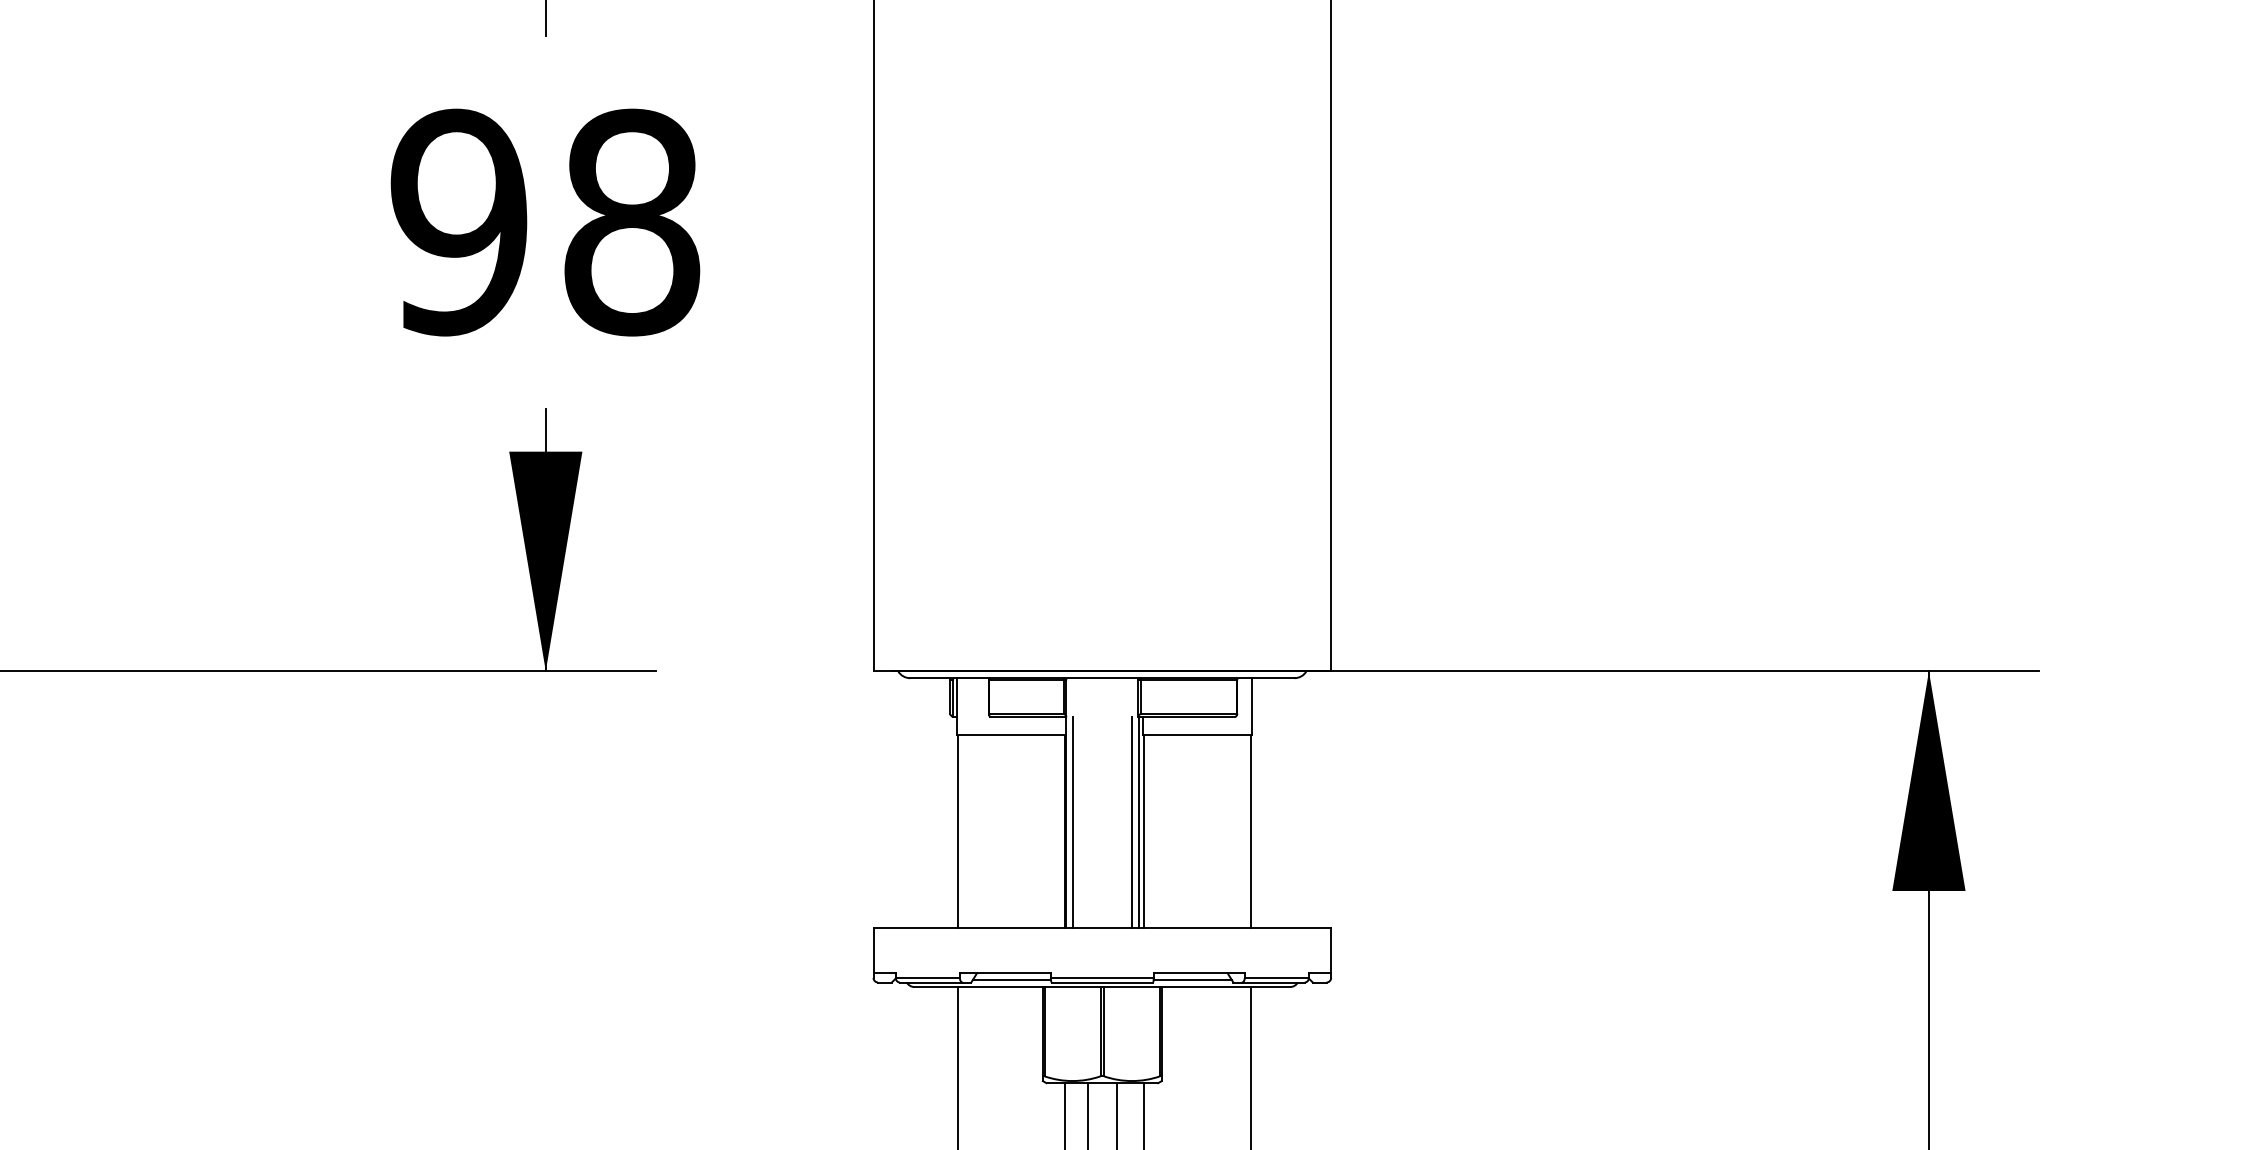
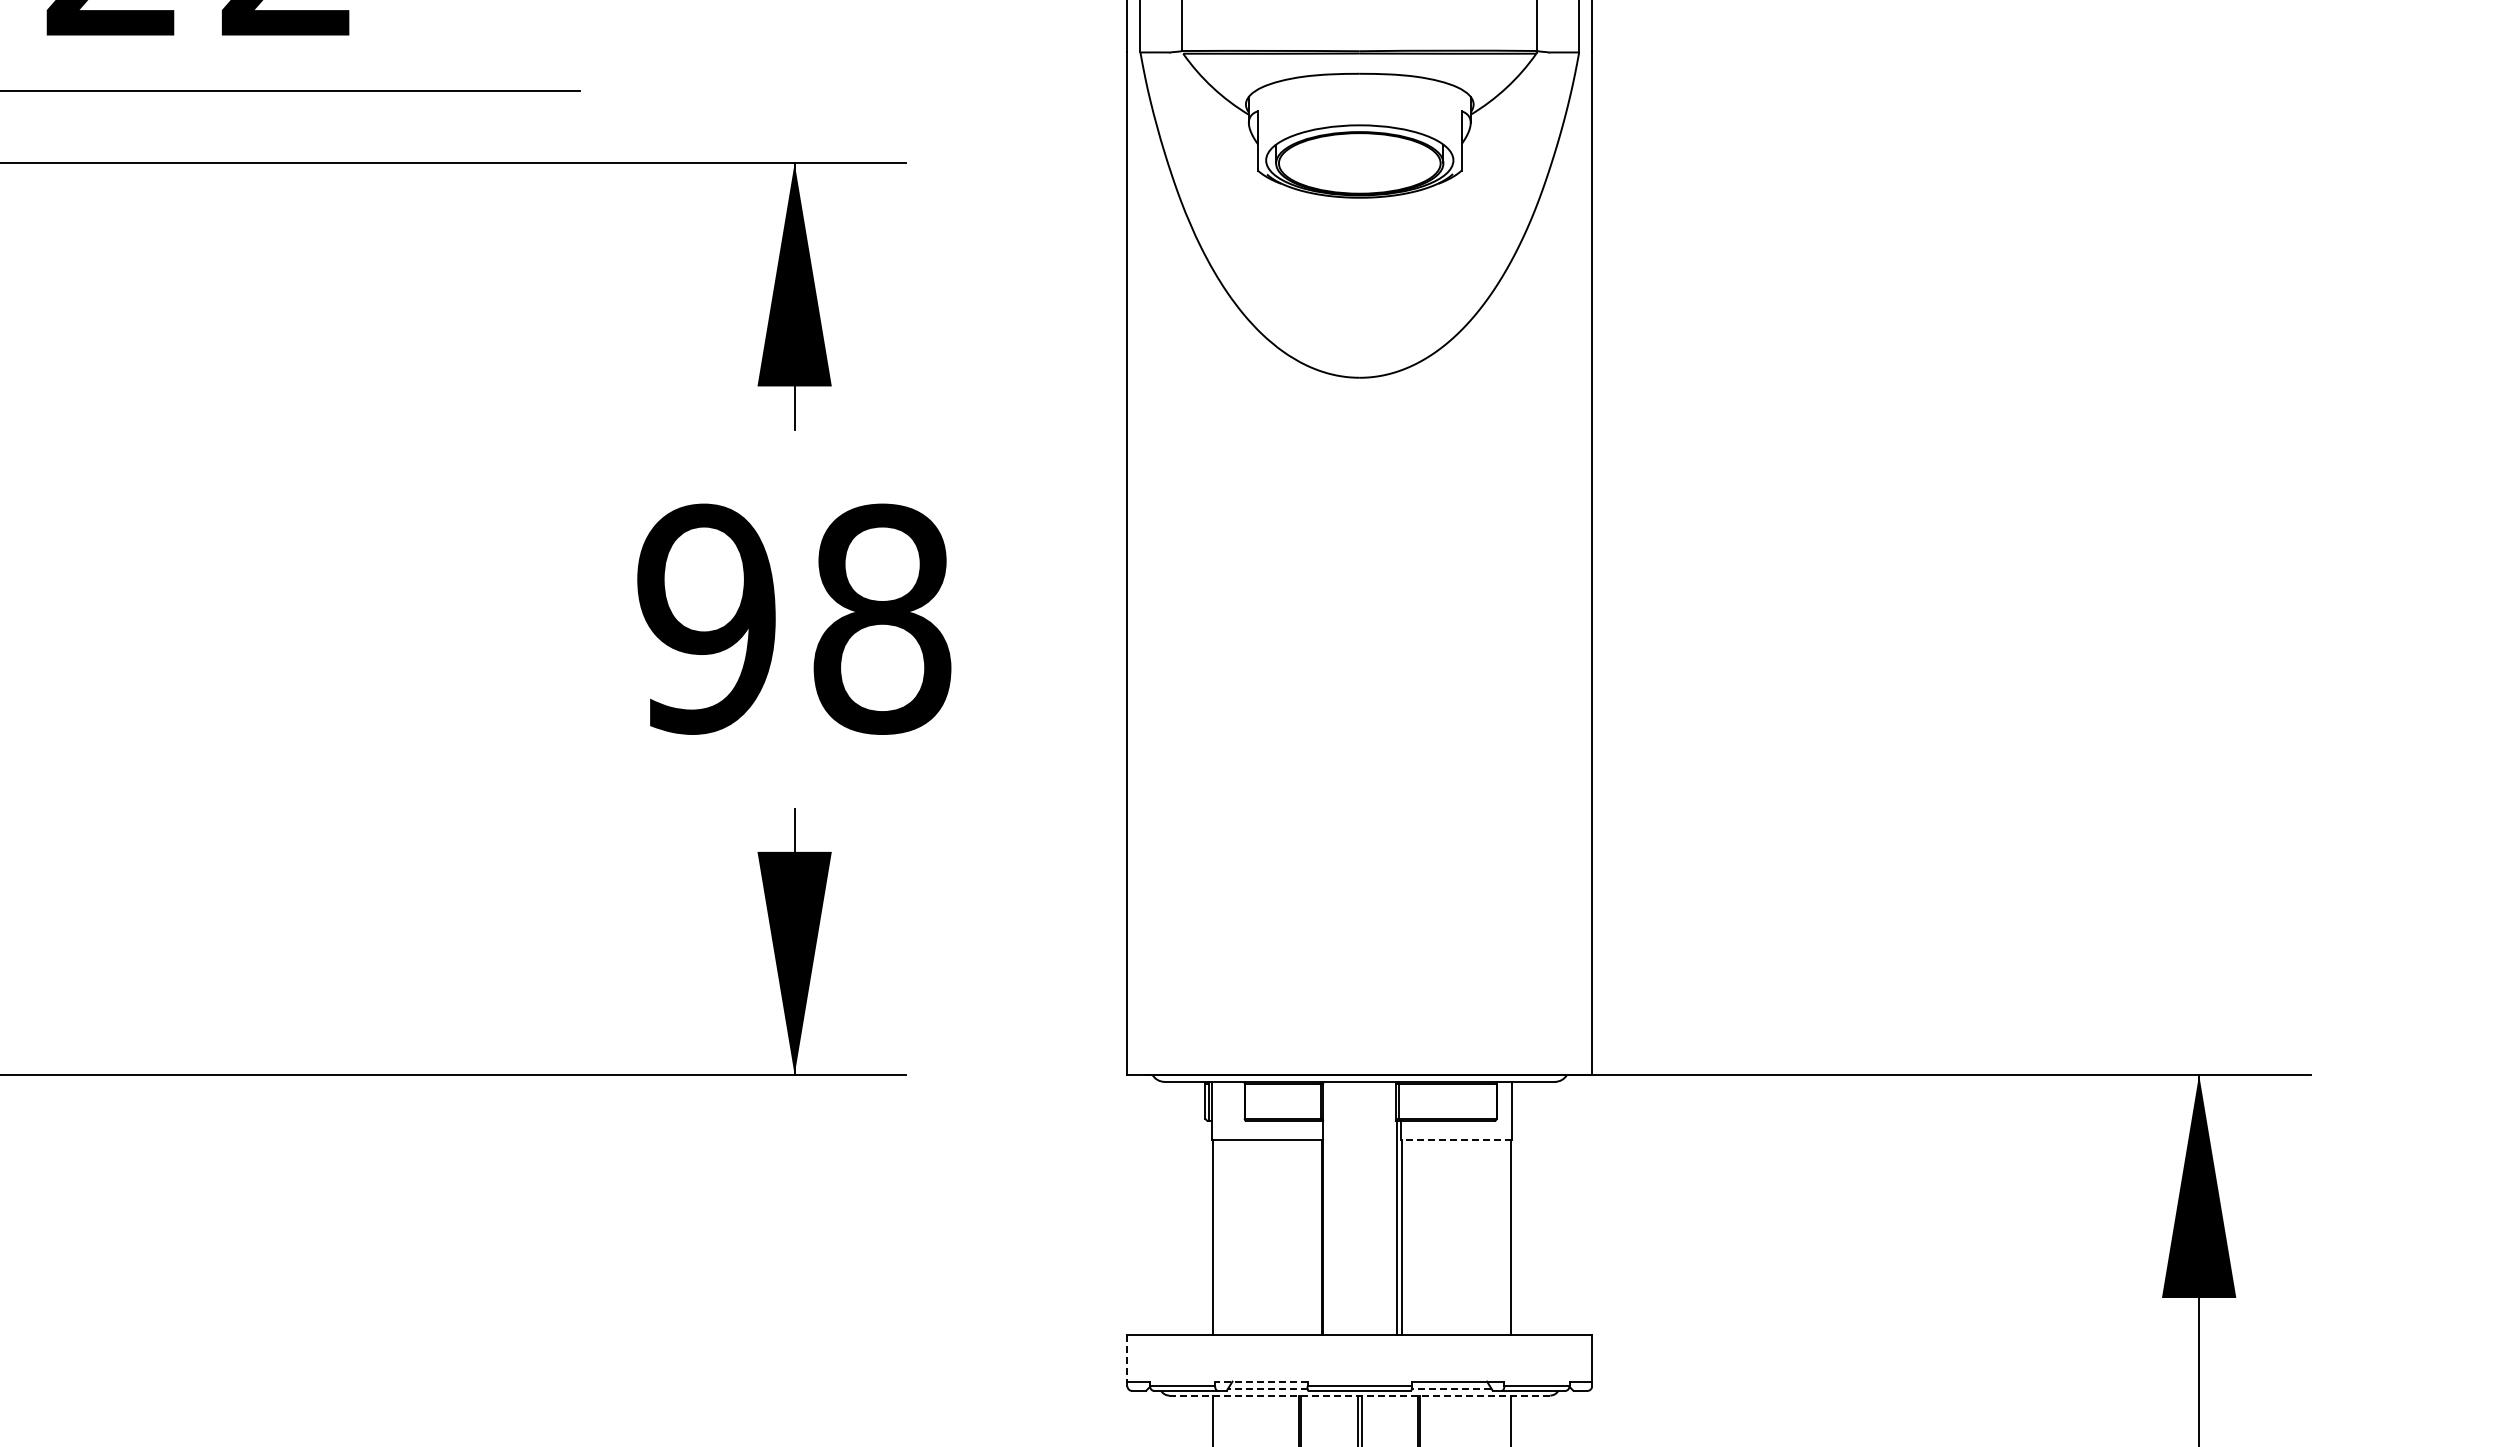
line: (1197, 734) -> (1456, 1139), solid -> dashed
line: (1072, 822) -> (1329, 1228), removed
line: (1131, 822) -> (1389, 1228), removed
line: (873, 950) -> (1127, 1358), solid -> dashed
line: (1004, 973) -> (1260, 1381), solid -> dashed
line: (1011, 980) -> (1267, 1388), solid -> dashed
line: (1192, 980) -> (1451, 1388), solid -> dashed
line: (1102, 987) -> (1359, 1395), solid -> dashed

